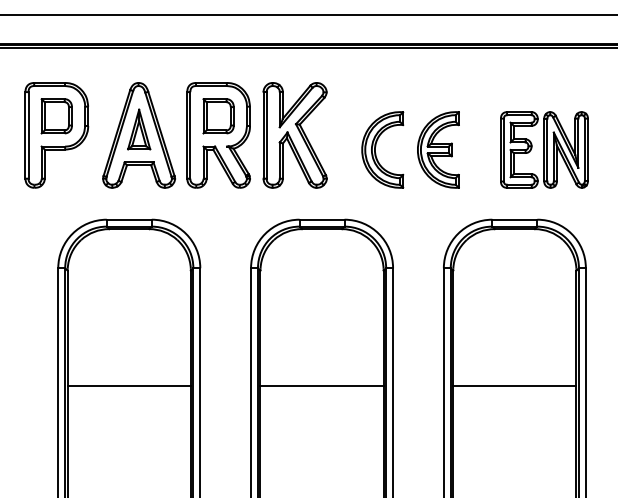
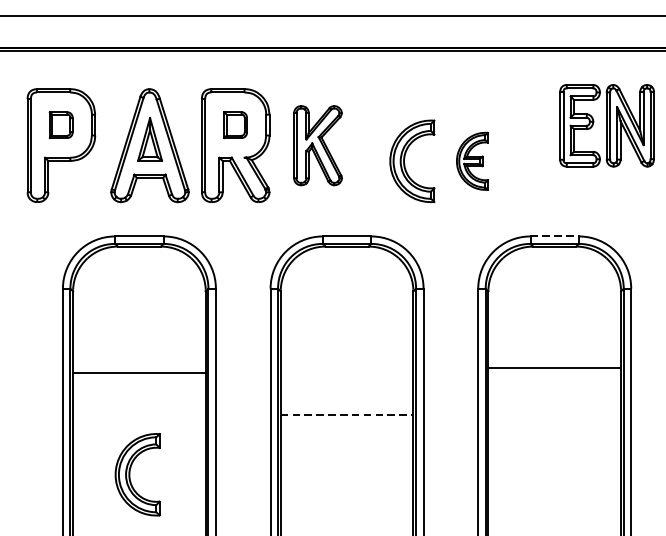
part: (56, 116) -> (61, 125), size x0.7
part: (218, 116) -> (235, 125), size x0.7
part: (294, 135) -> (317, 145), size x0.7
part: (438, 149) -> (472, 160), size x0.7
part: (544, 149) -> (607, 125), moved
line: (515, 219) -> (555, 236), solid -> dashed
line: (128, 385) -> (138, 373), moved
line: (322, 385) -> (347, 415), solid -> dashed
line: (514, 385) -> (554, 367), moved
part: (121, 437) -> (131, 471), added

